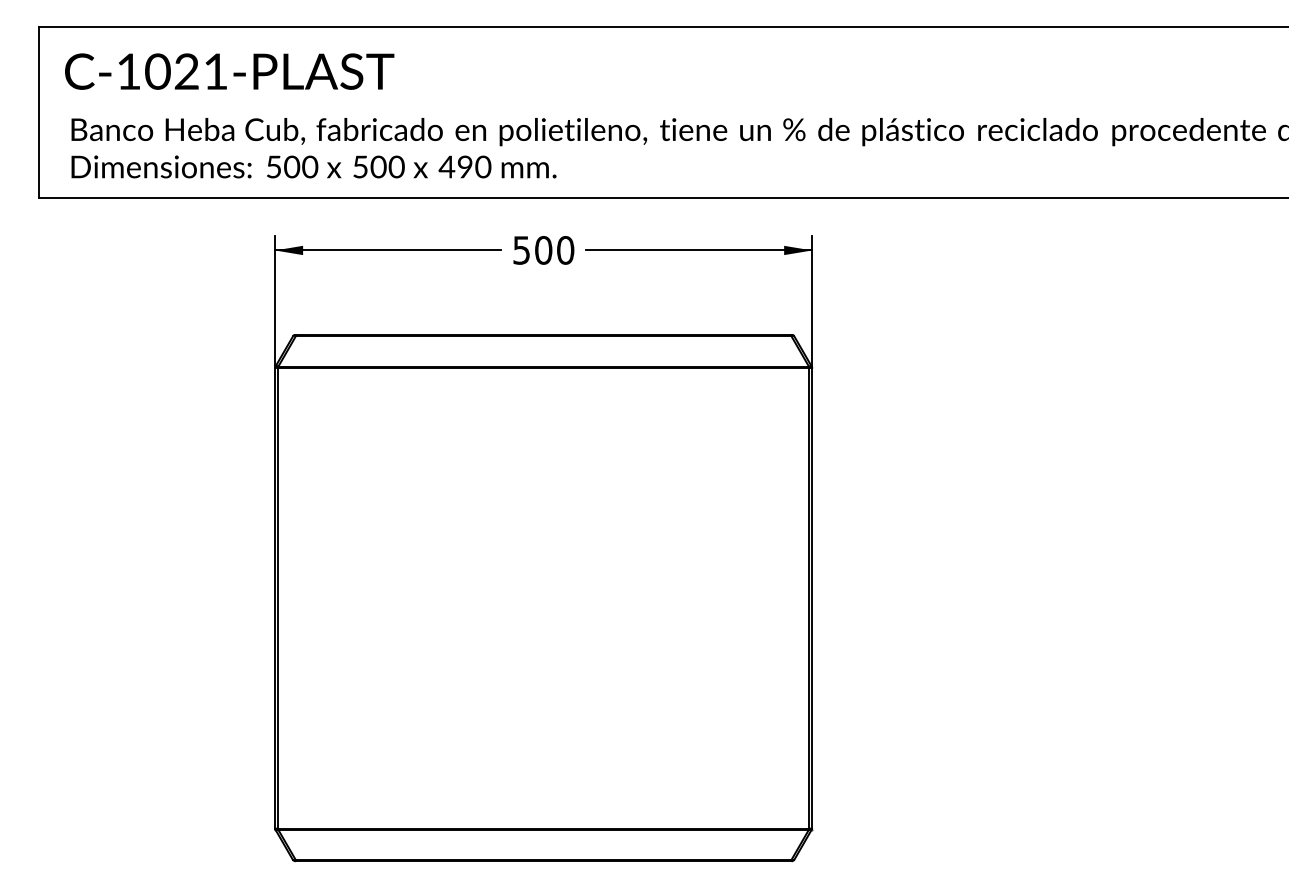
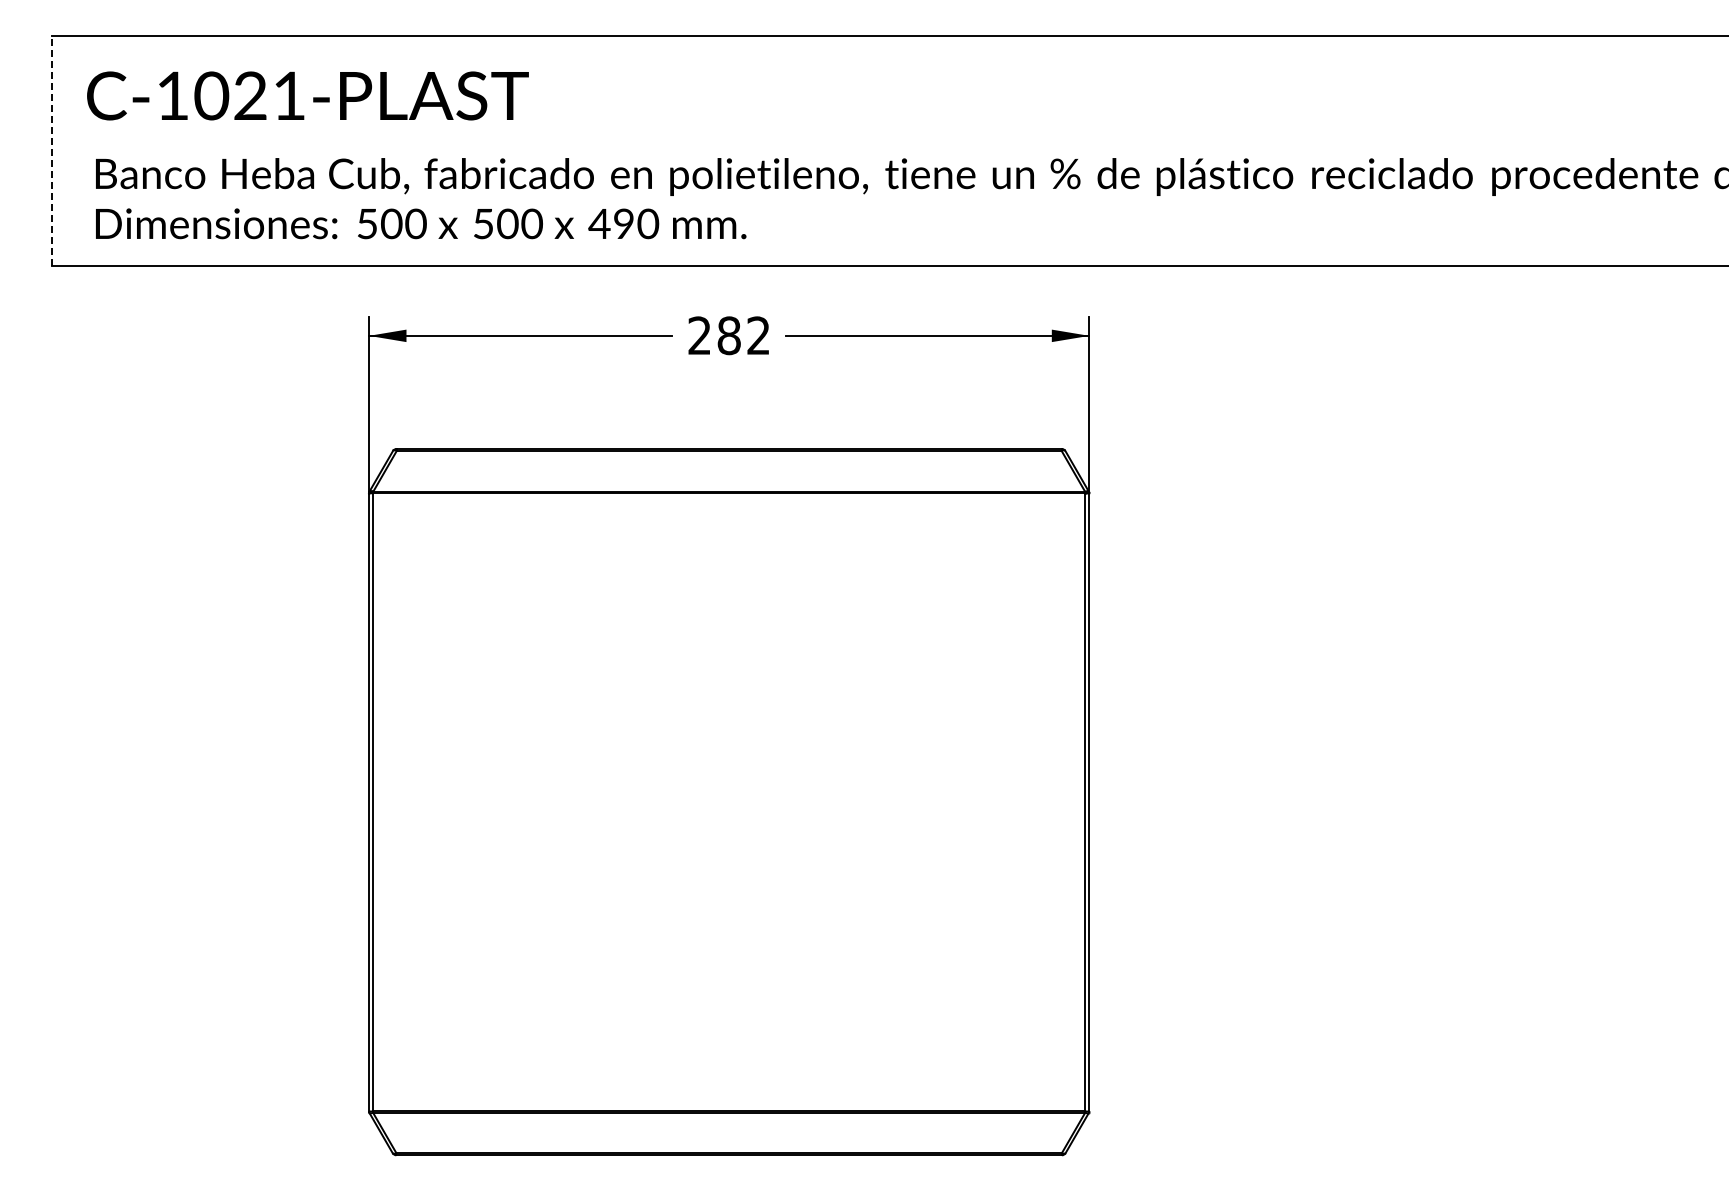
line: (38, 112) -> (51, 150), solid -> dashed
text: (543, 250) -> (729, 335), 500 -> 282

